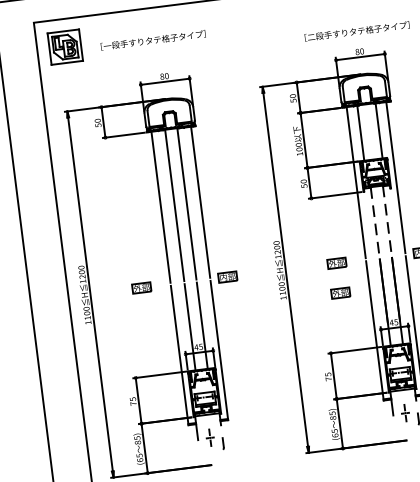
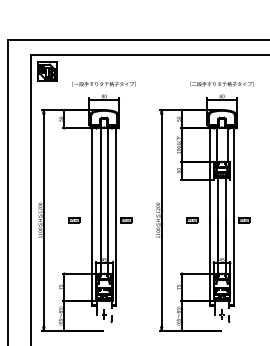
text: (151, 39) -> (103, 83), moved
line: (386, 220) -> (225, 198), dashed -> solid
line: (375, 221) -> (218, 198), dashed -> solid
part: (340, 293) -> (192, 238), removed

